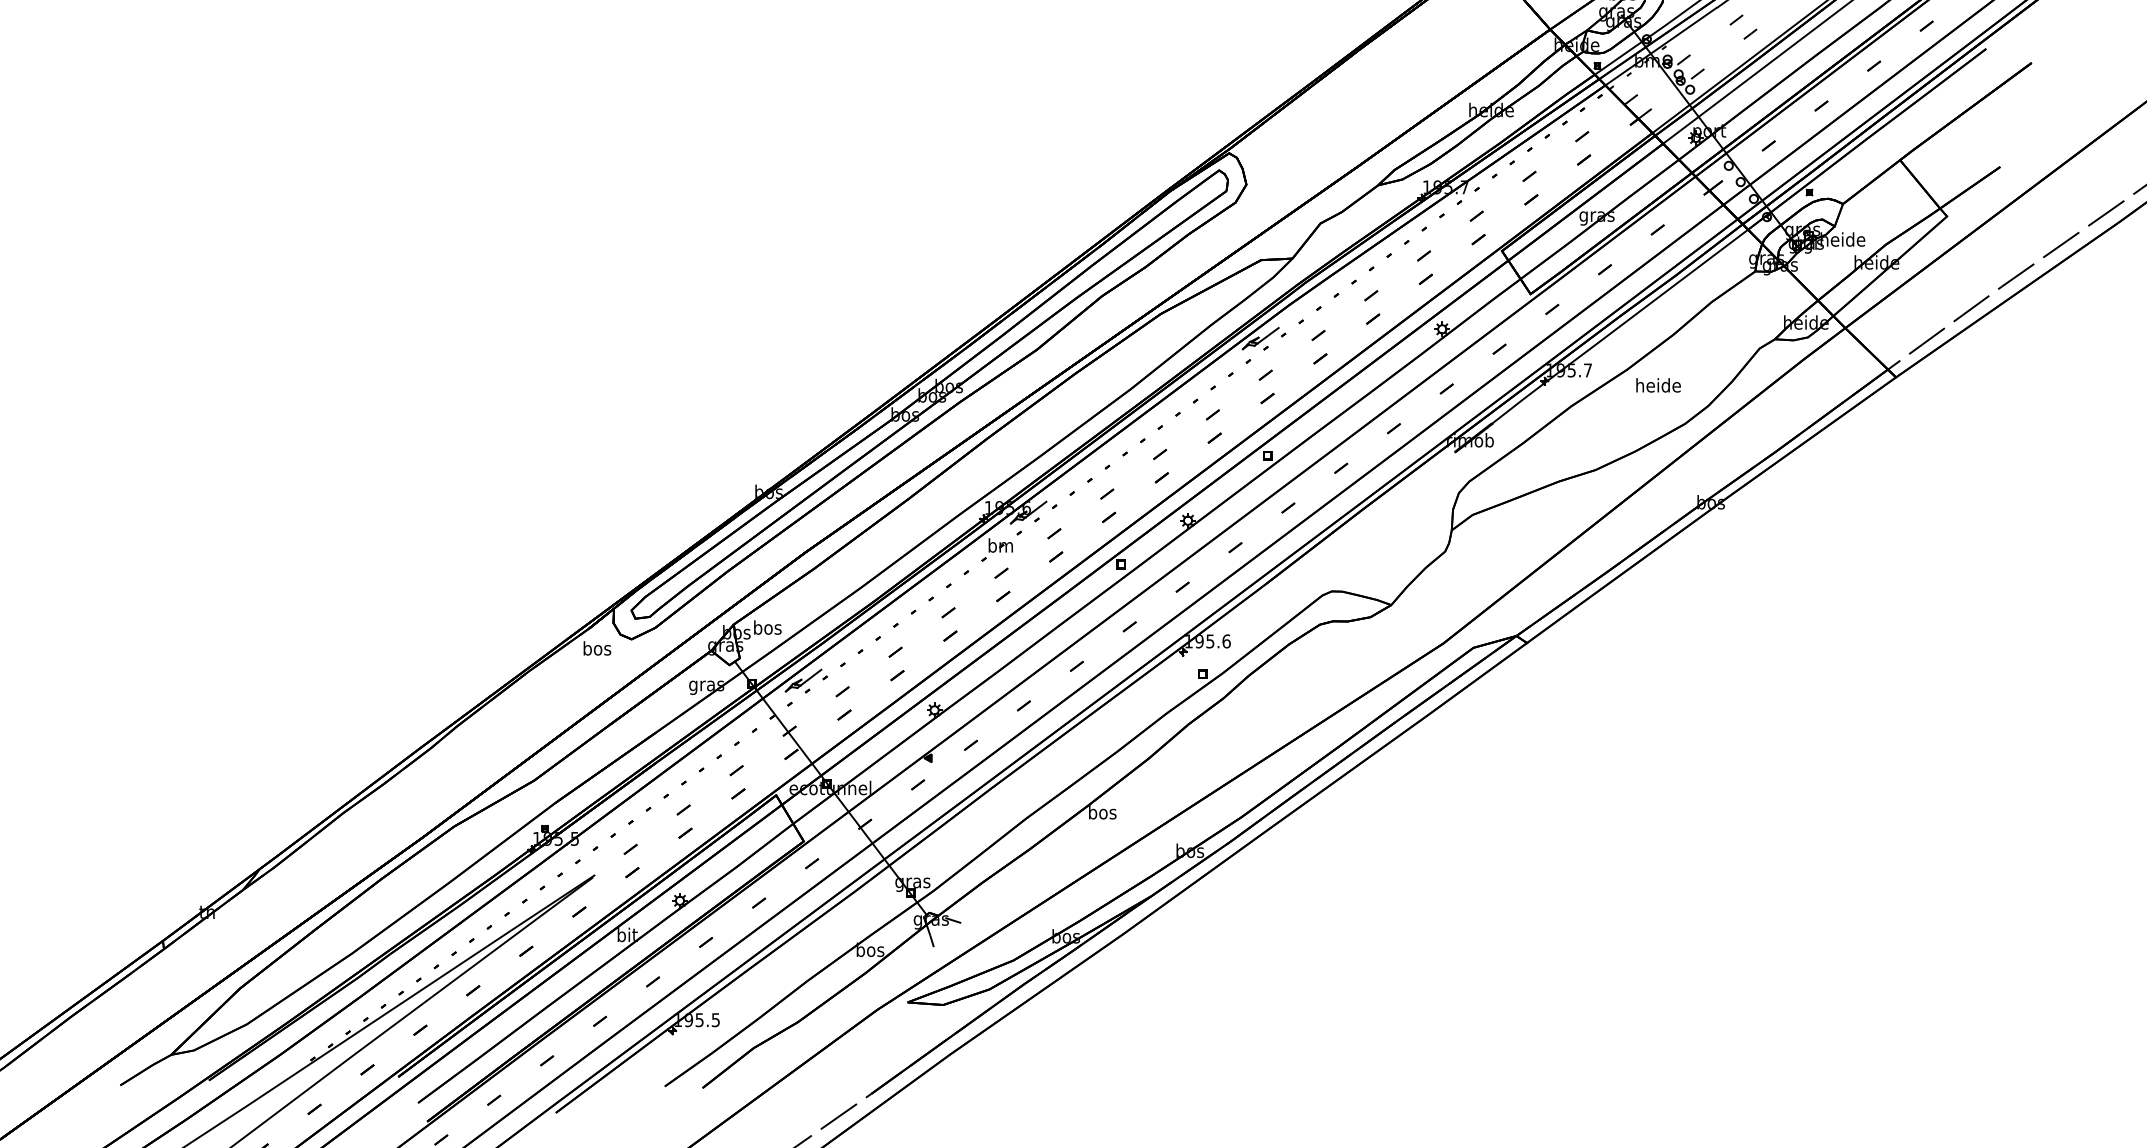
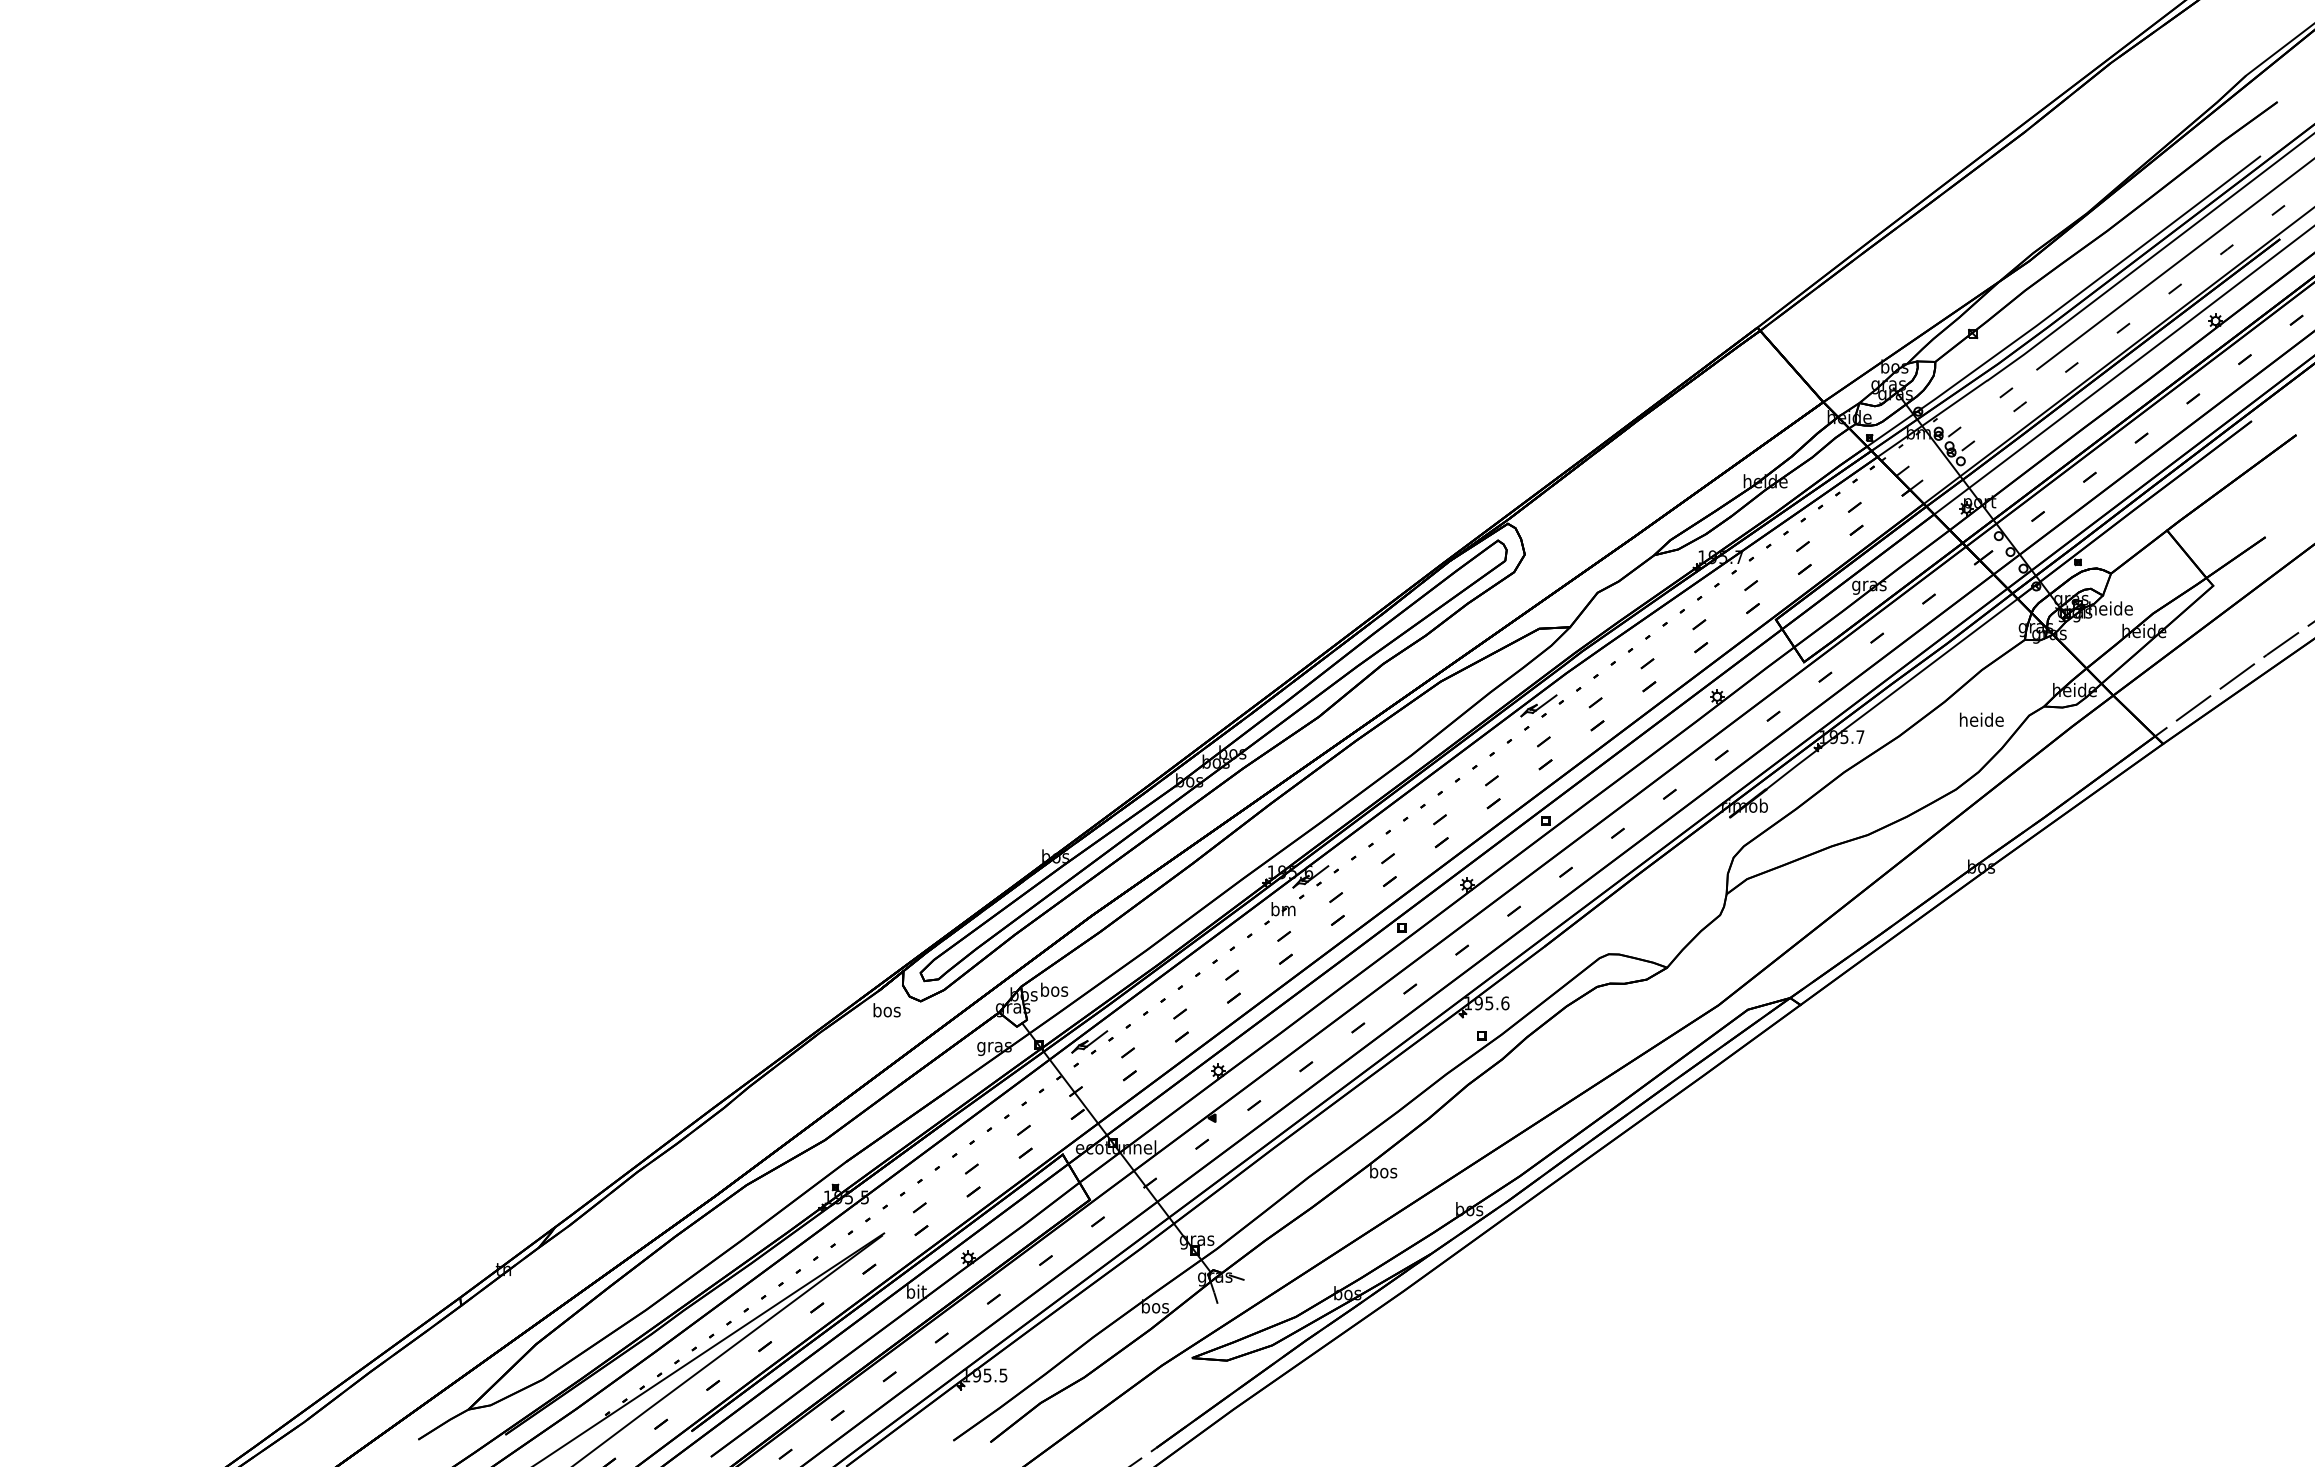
text: (1658, 385) -> (1981, 719), moved

